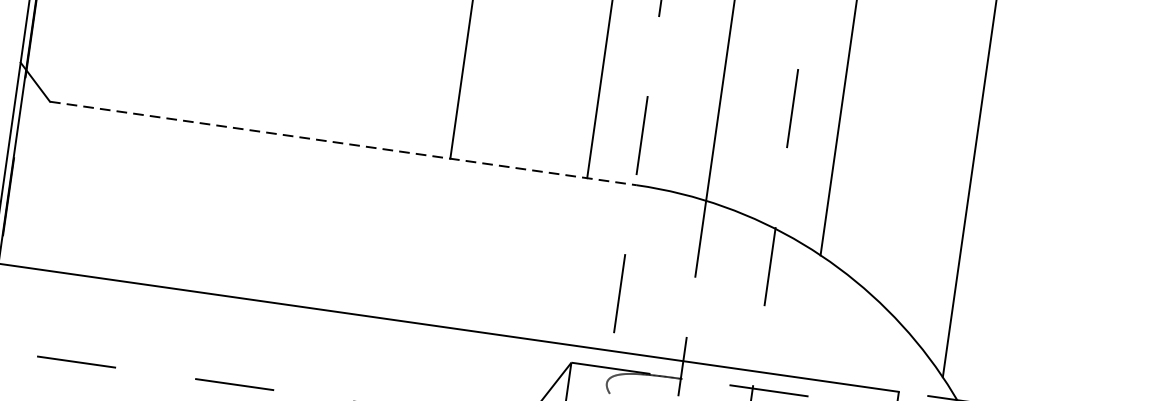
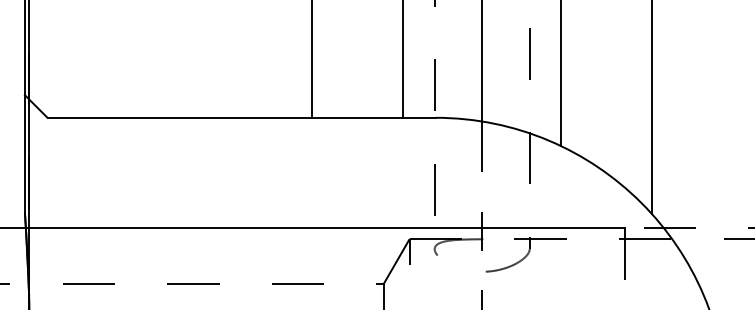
line: (344, 143) -> (242, 117), dashed -> solid

